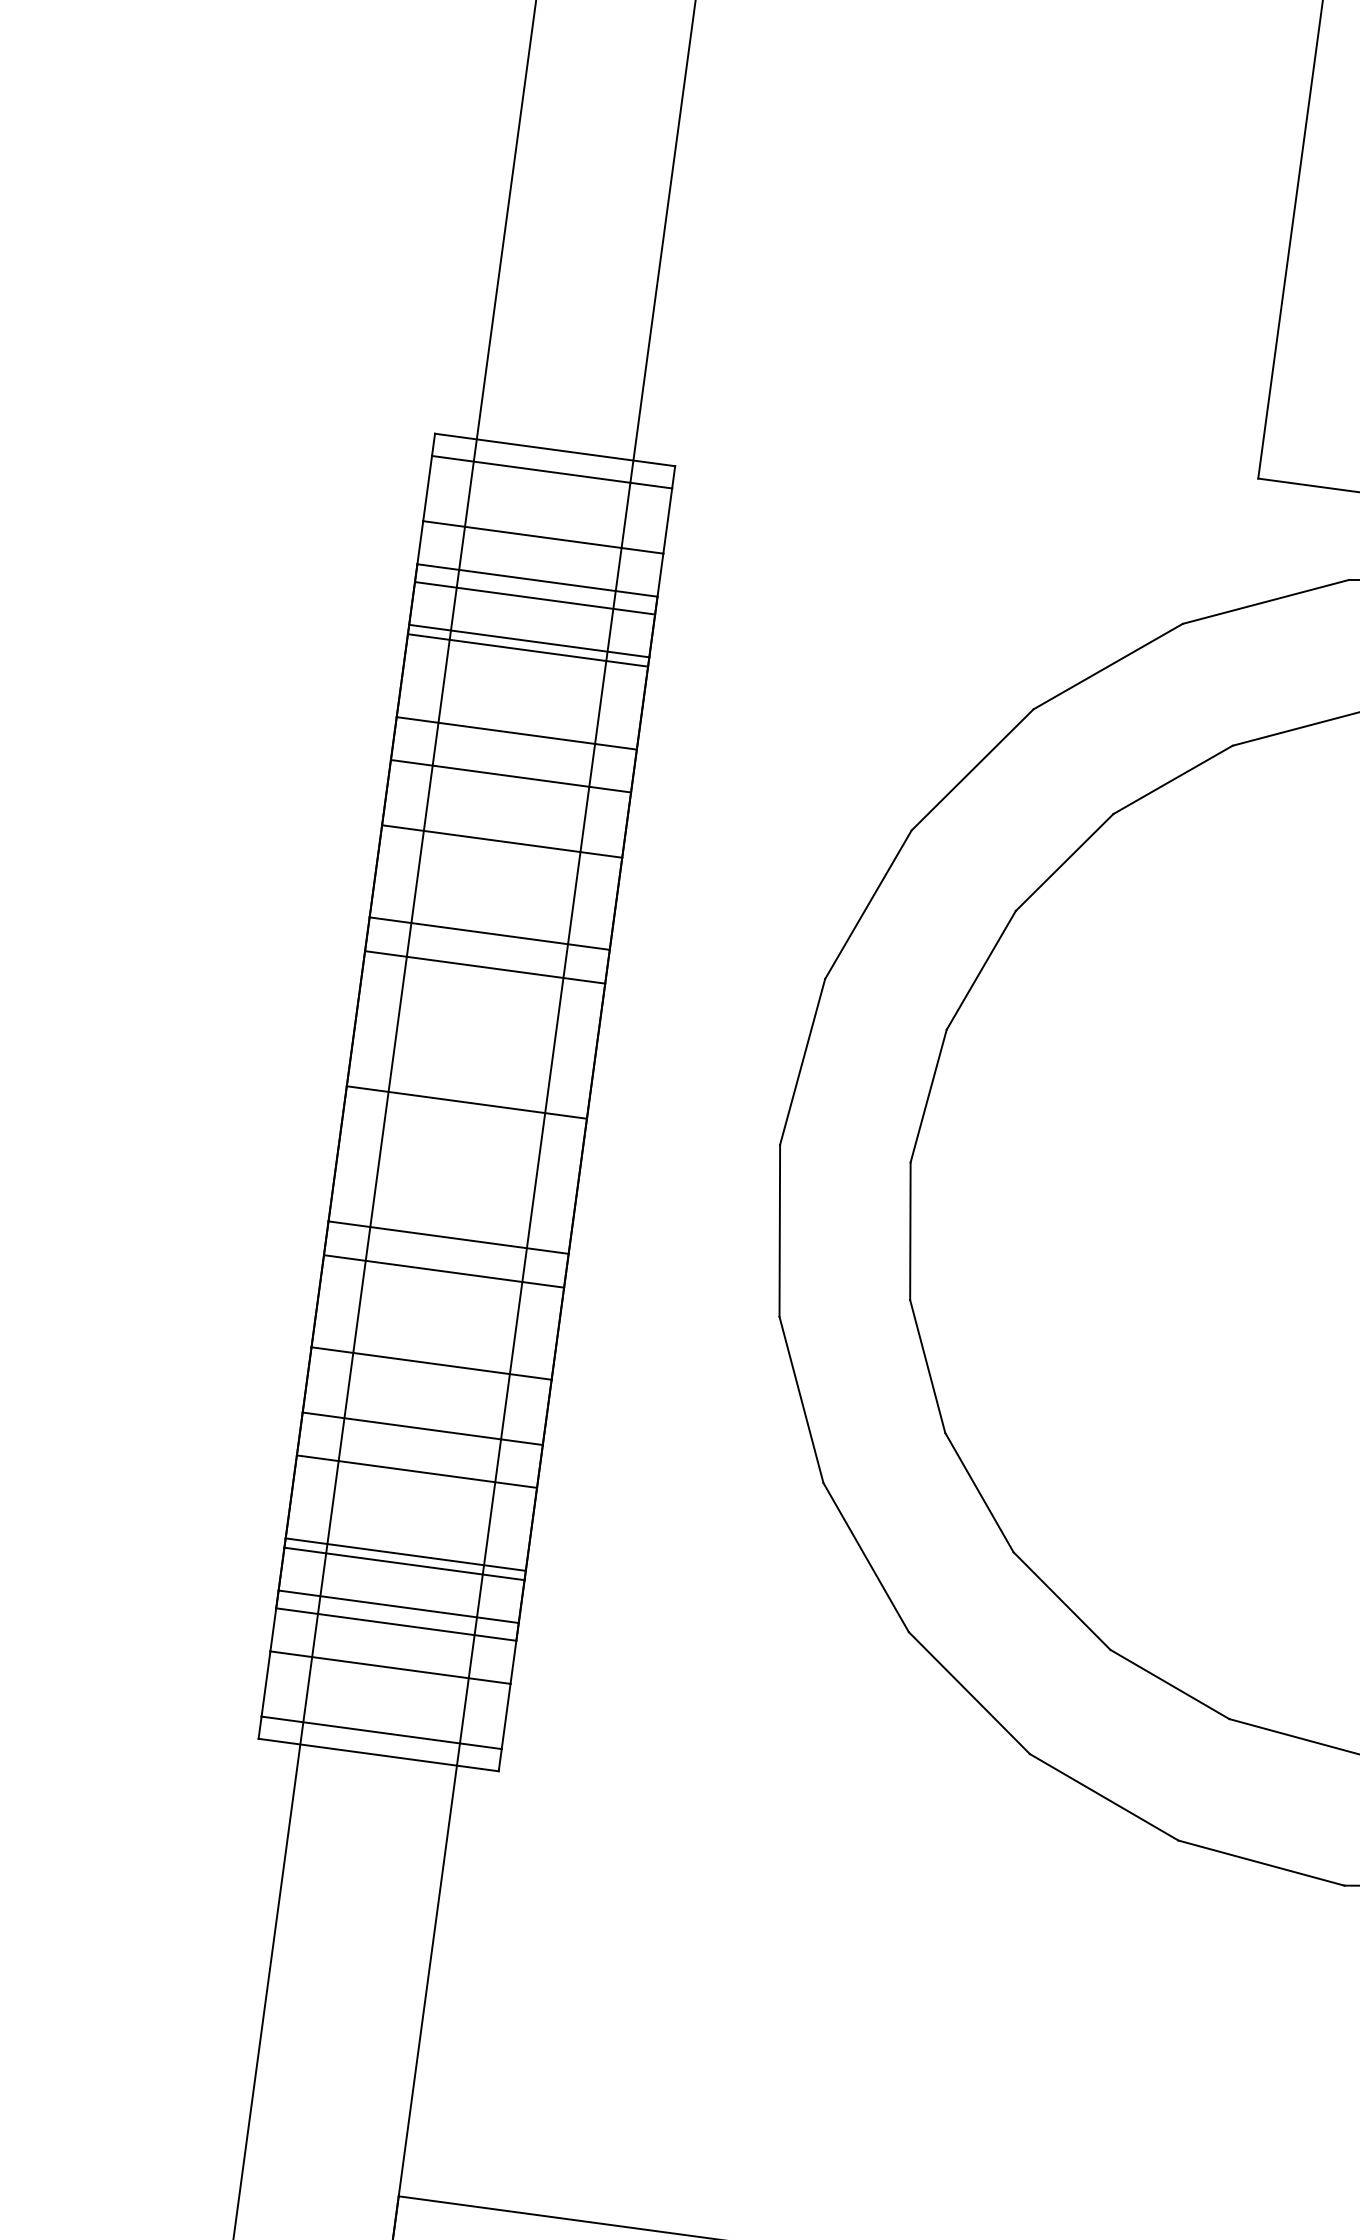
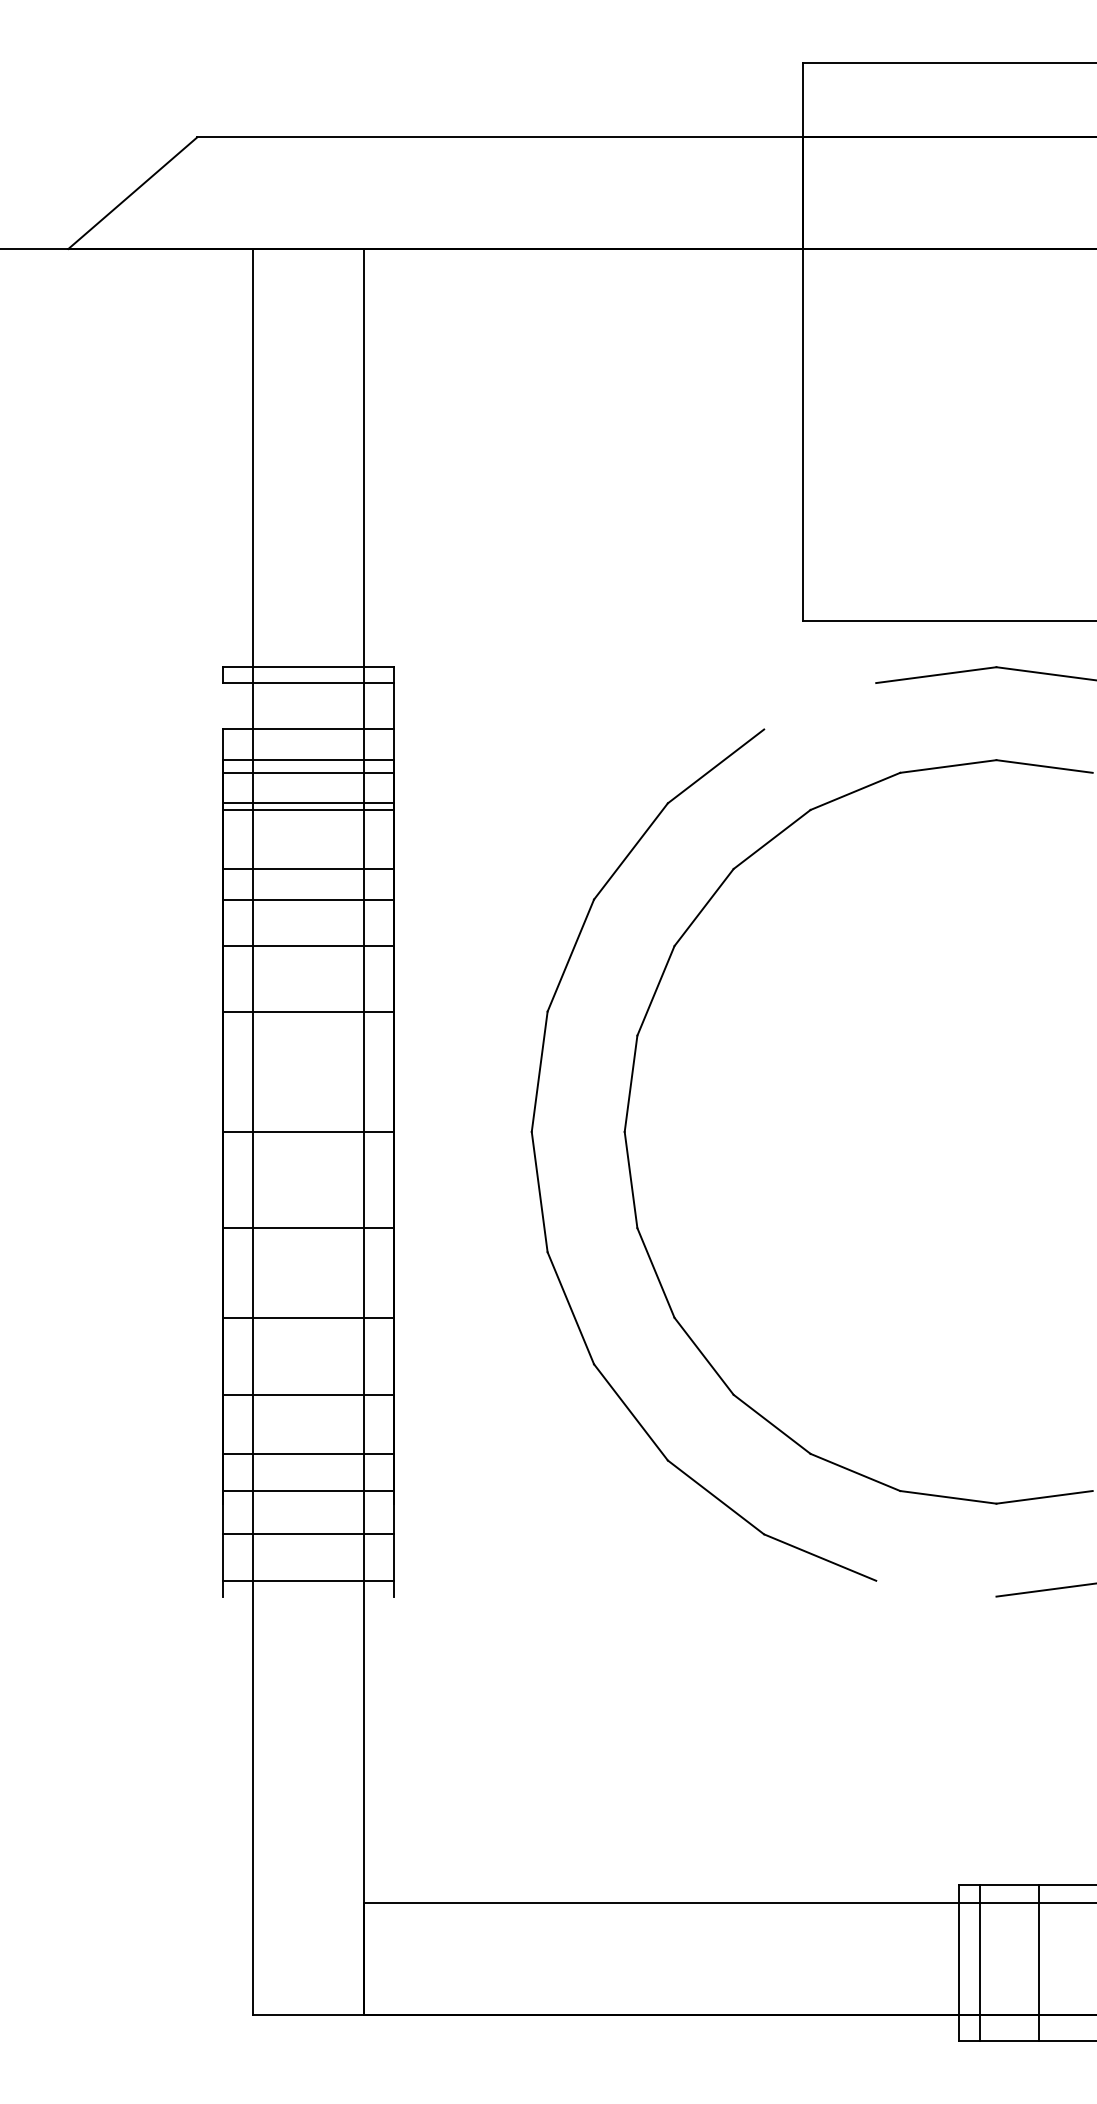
line: (427, 488) -> (223, 706), removed
line: (1266, 602) -> (820, 706), removed
line: (484, 967) -> (308, 1035), removed
line: (443, 1271) -> (308, 1252), removed
line: (422, 1429) -> (308, 1364), removed
line: (404, 1563) -> (308, 1460), removed
line: (396, 1624) -> (308, 1503), removed
line: (378, 1754) -> (308, 1596), removed
line: (1261, 1862) -> (936, 1588), removed

